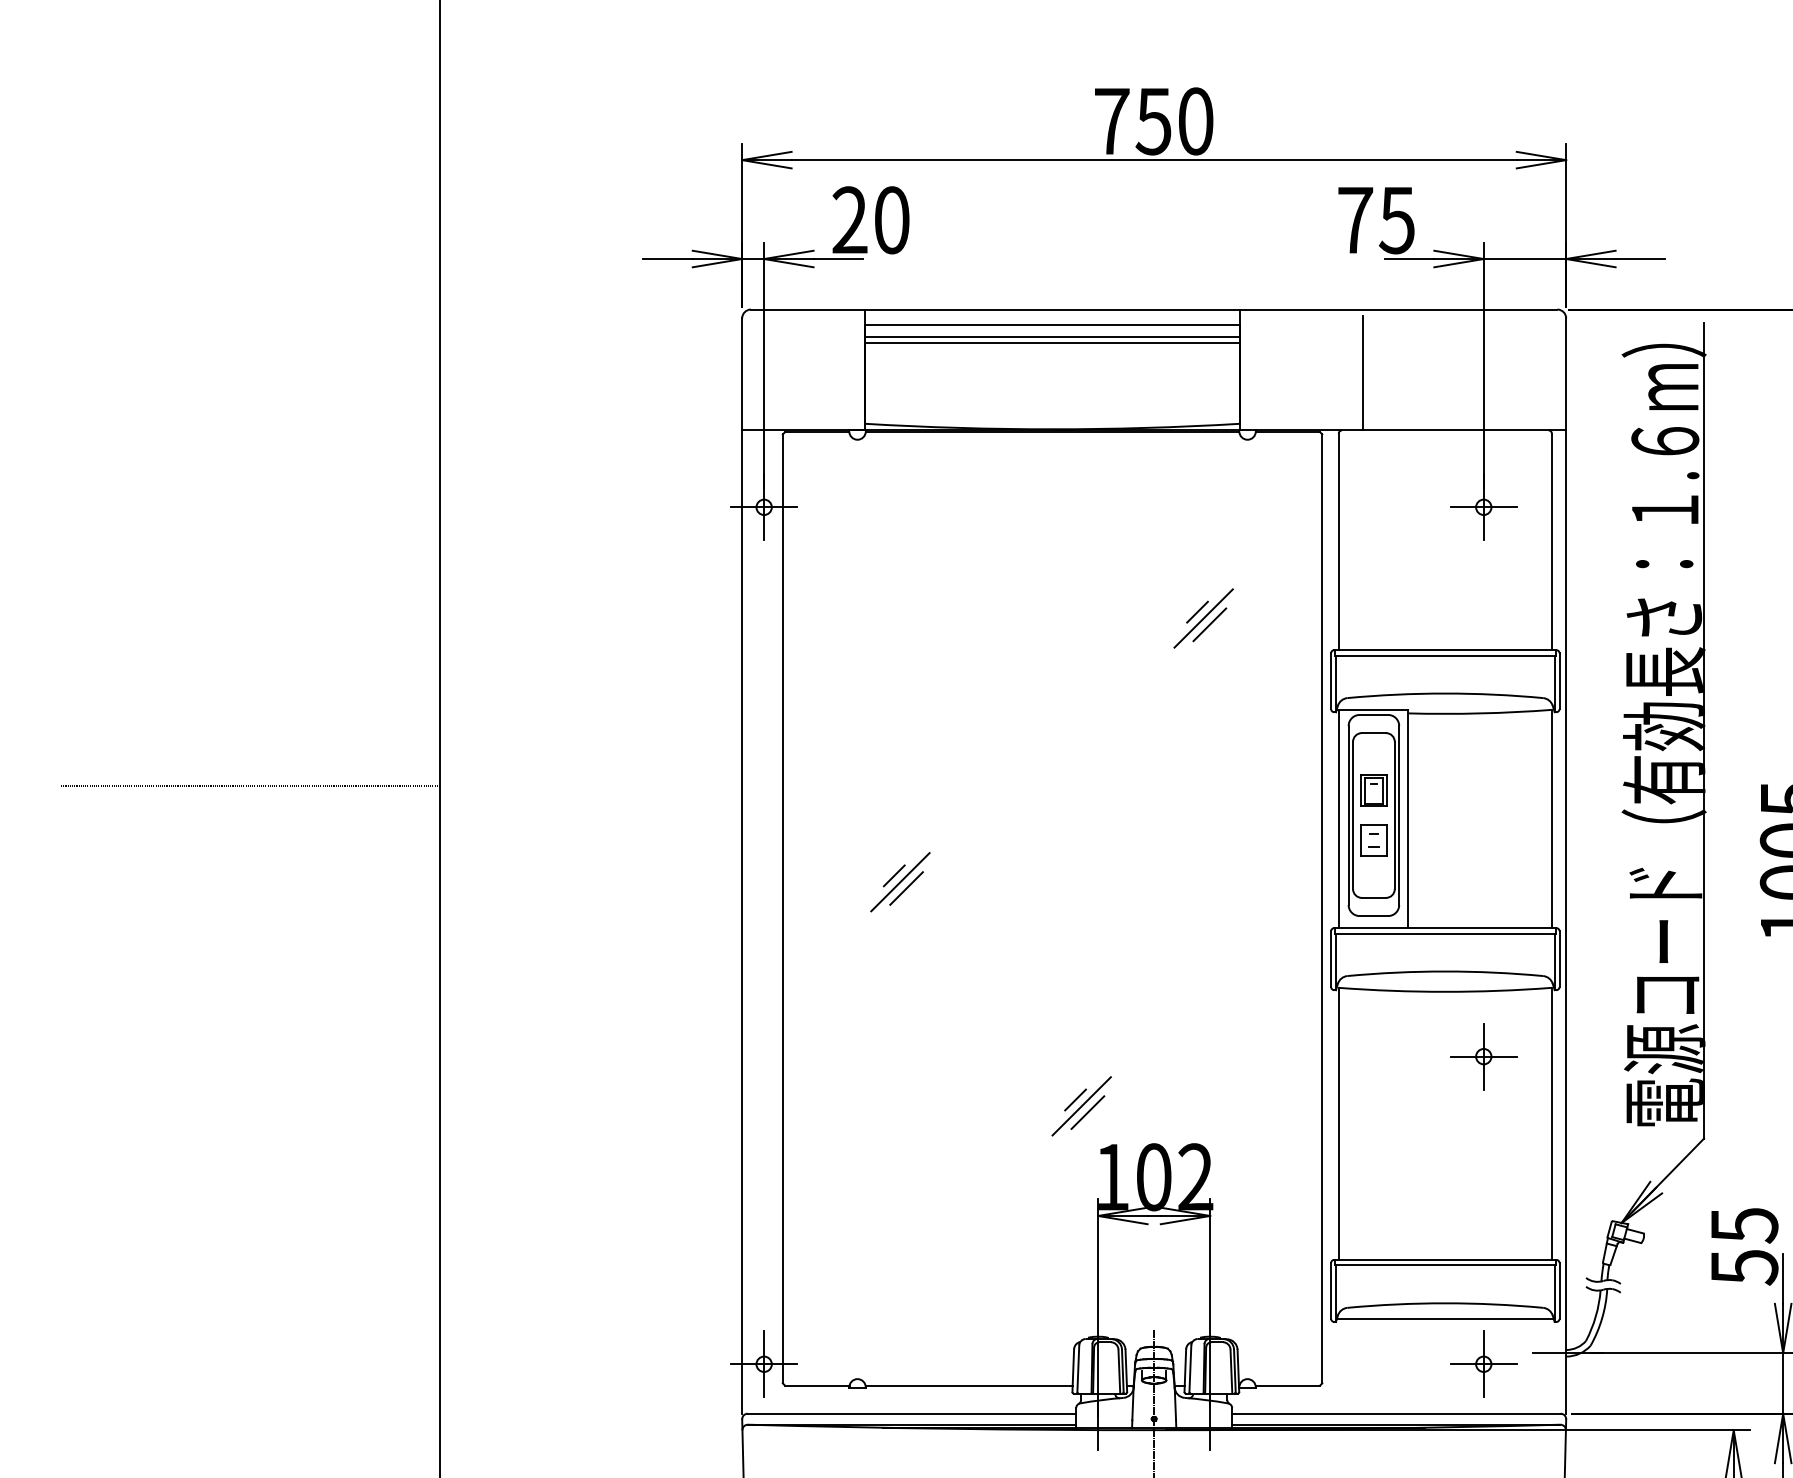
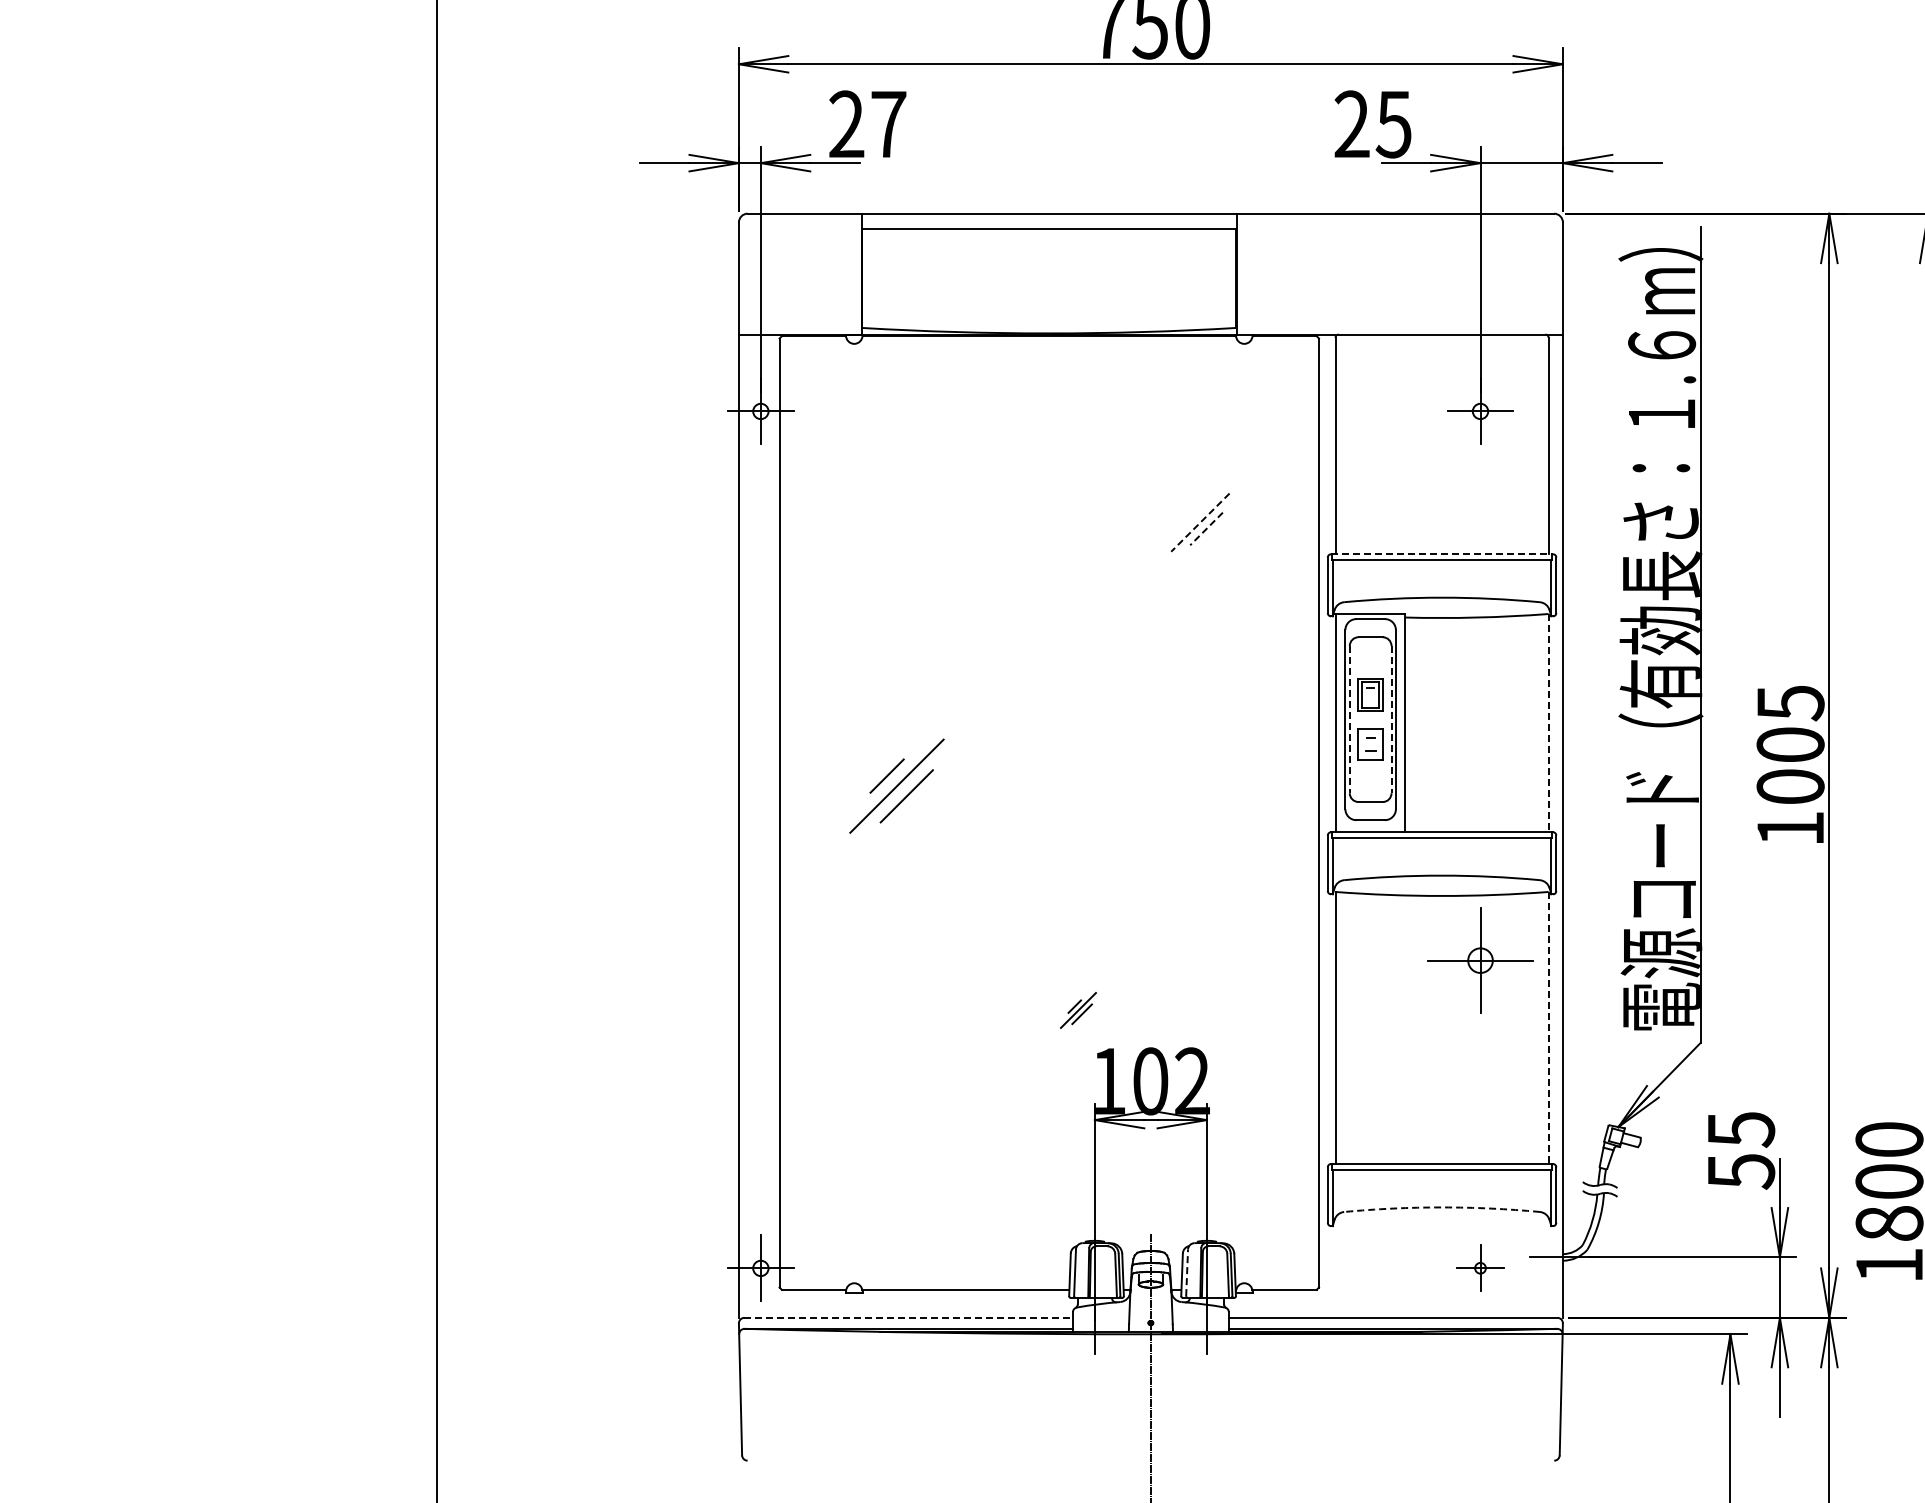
text: (1354, 219) -> (1351, 123), 75 -> 25
text: (891, 220) -> (888, 124), 20 -> 27
line: (1052, 337) -> (1049, 241), removed
line: (1052, 342) -> (1049, 246), removed
line: (1362, 373) -> (1359, 277), removed
line: (1196, 611) -> (1193, 515), removed
line: (1203, 618) -> (1200, 522), solid -> dashed
line: (1209, 625) -> (1206, 529), solid -> dashed
line: (1445, 650) -> (1442, 554), solid -> dashed
line: (249, 785) -> (246, 689), removed
line: (1352, 815) -> (1349, 719), solid -> dashed
line: (1394, 815) -> (1391, 719), solid -> dashed
line: (1551, 819) -> (1548, 723), solid -> dashed
part: (900, 882) -> (897, 786), size x1.6
part: (1483, 1056) -> (1480, 960), size x1.6
part: (1081, 1106) -> (1078, 1010), size x0.6
line: (1551, 1124) -> (1548, 1028), solid -> dashed
arc: (1445, 1303) -> (1442, 1207), solid -> dashed
line: (1444, 1319) -> (1441, 1223), removed
part: (1483, 1363) -> (1480, 1267), size x0.7
line: (1190, 1368) -> (1187, 1272), solid -> dashed
line: (912, 1413) -> (909, 1317), solid -> dashed

